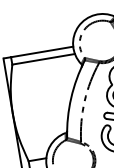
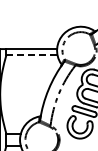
line: (43, 59) -> (31, 55), solid -> dashed

